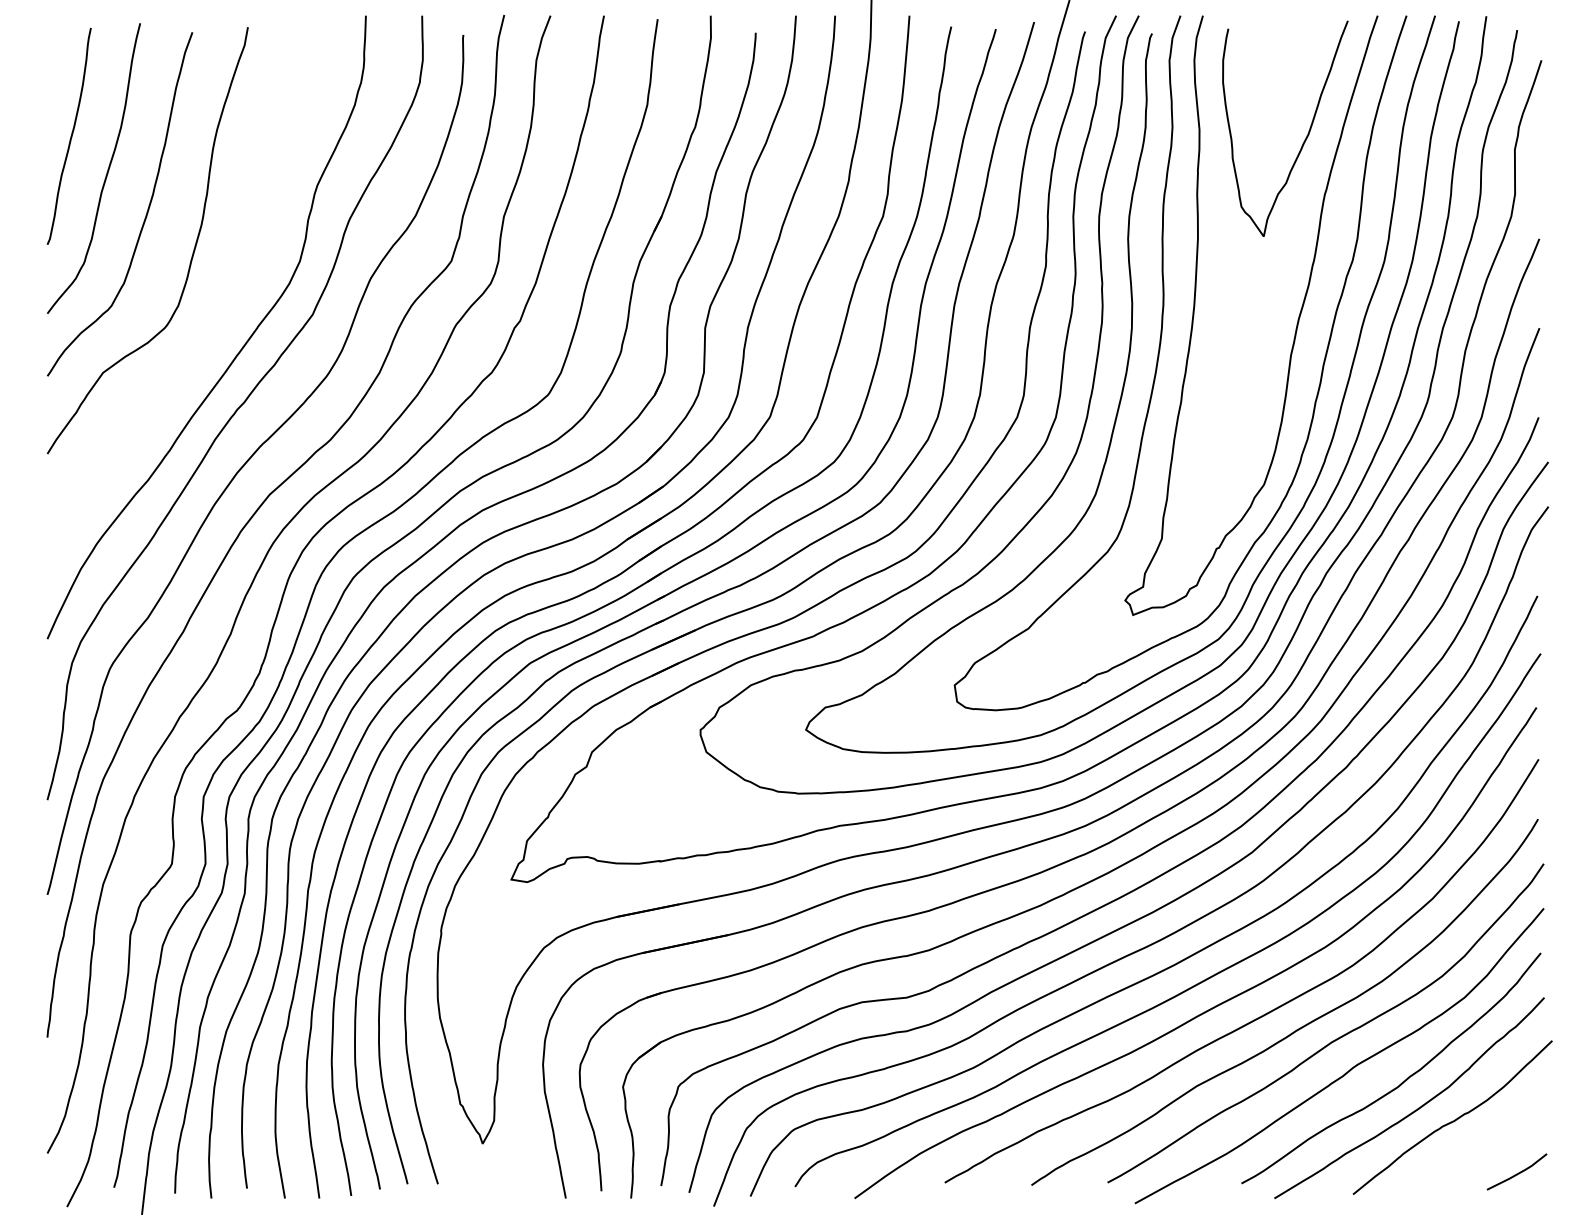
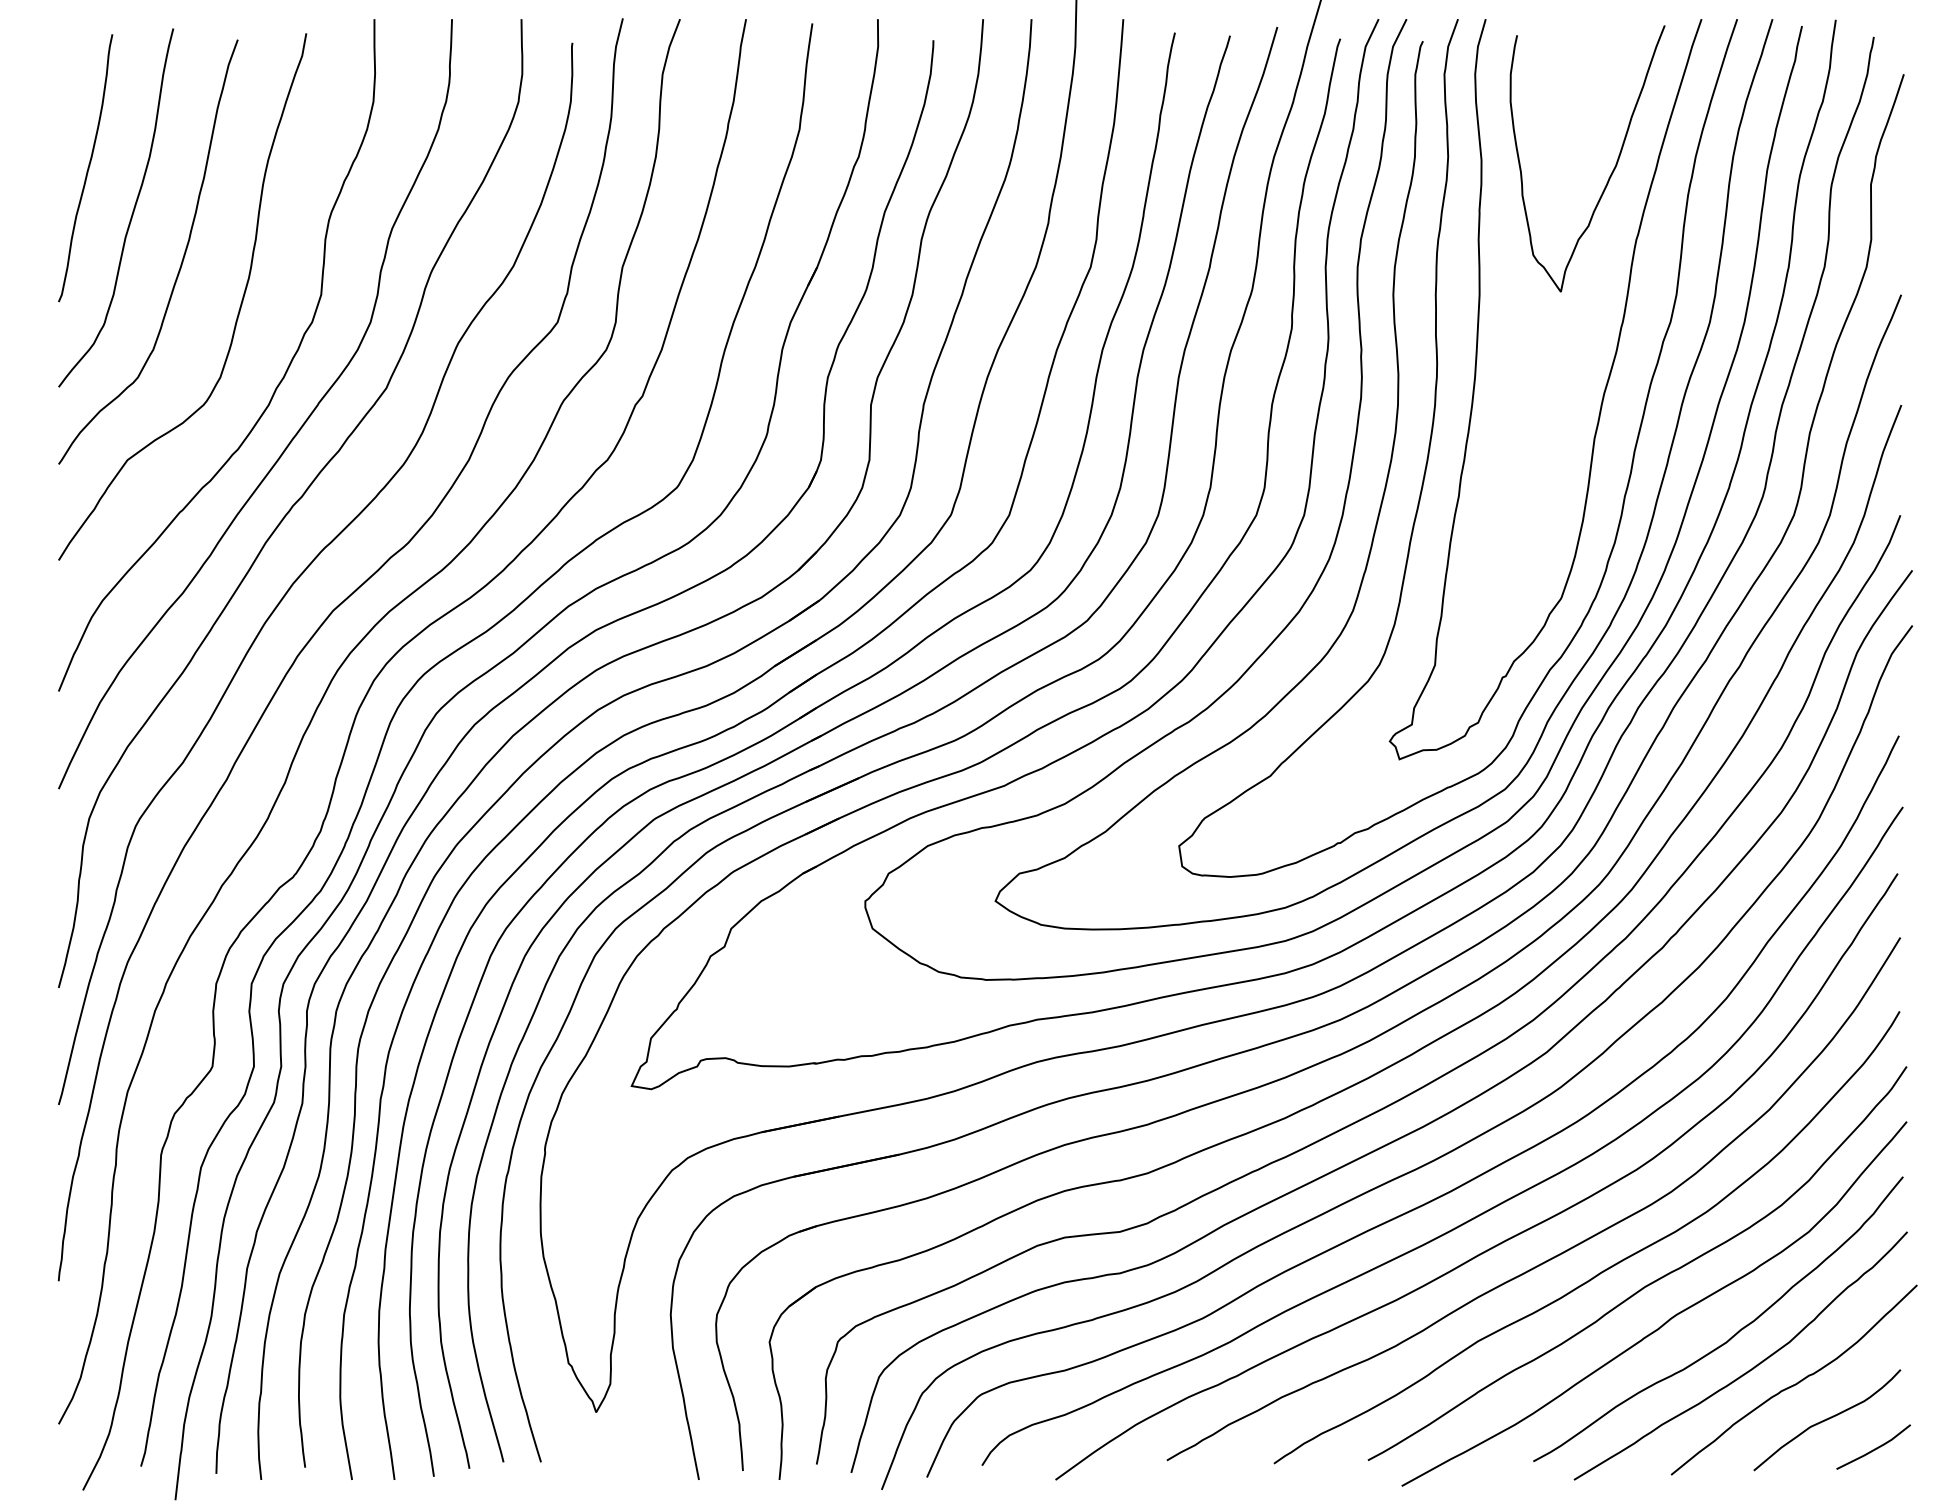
curve: (222, 314) -> (274, 388), added
curve: (1479, 1149) -> (1827, 1419), added

